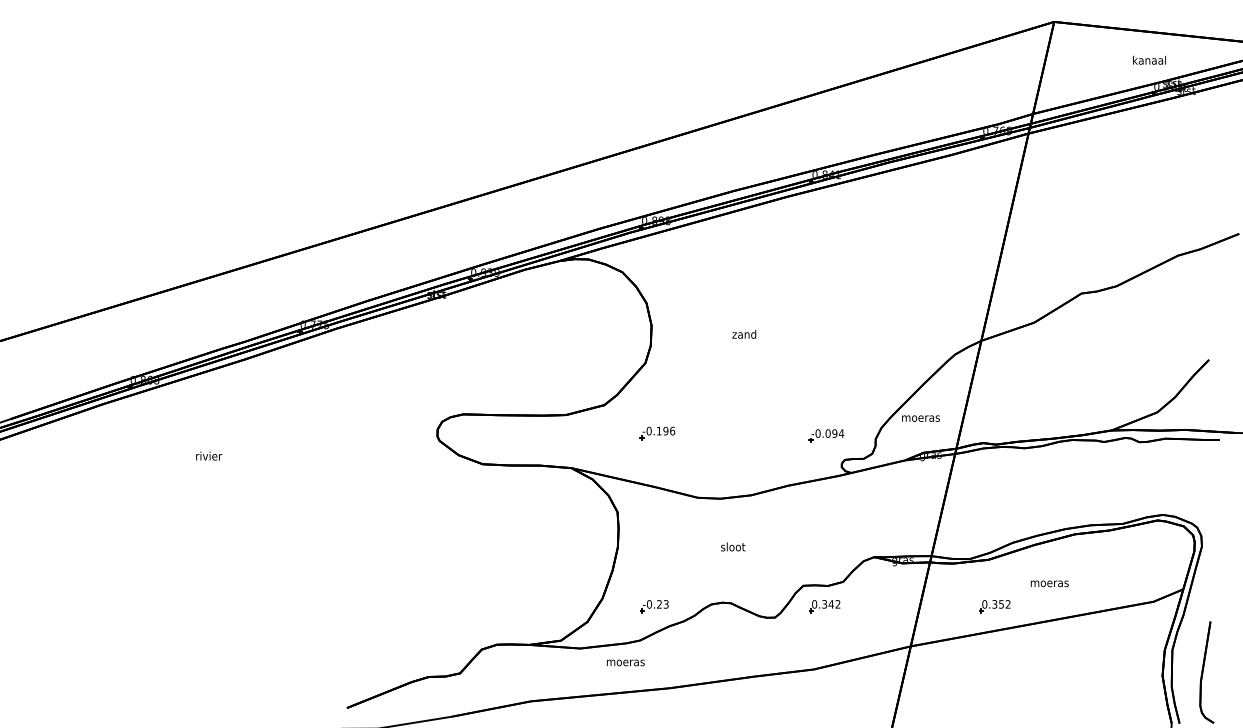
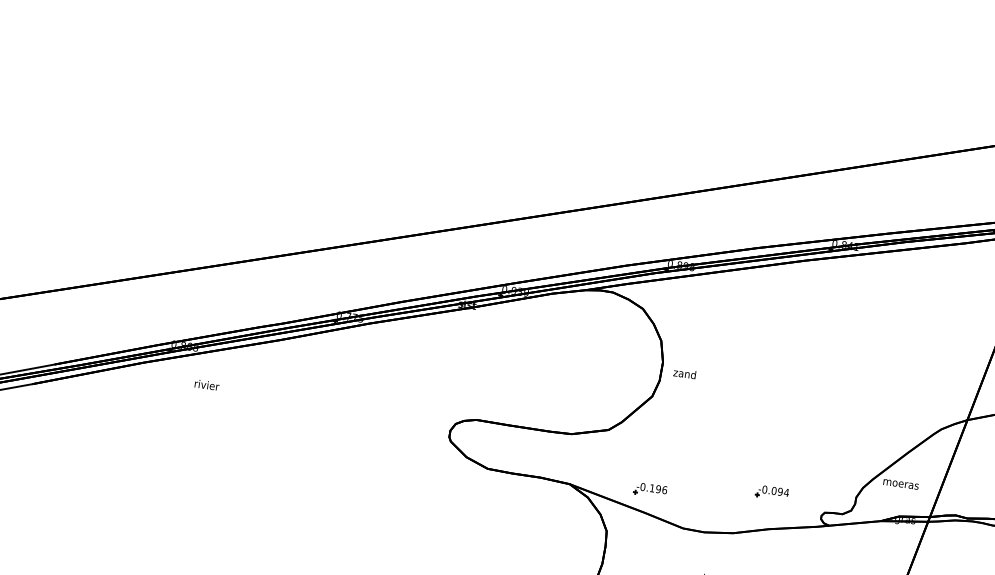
text: (744, 334) -> (684, 373), moved
part: (657, 433) -> (650, 490), moved
part: (826, 435) -> (772, 492), moved
text: (209, 455) -> (207, 384), moved

